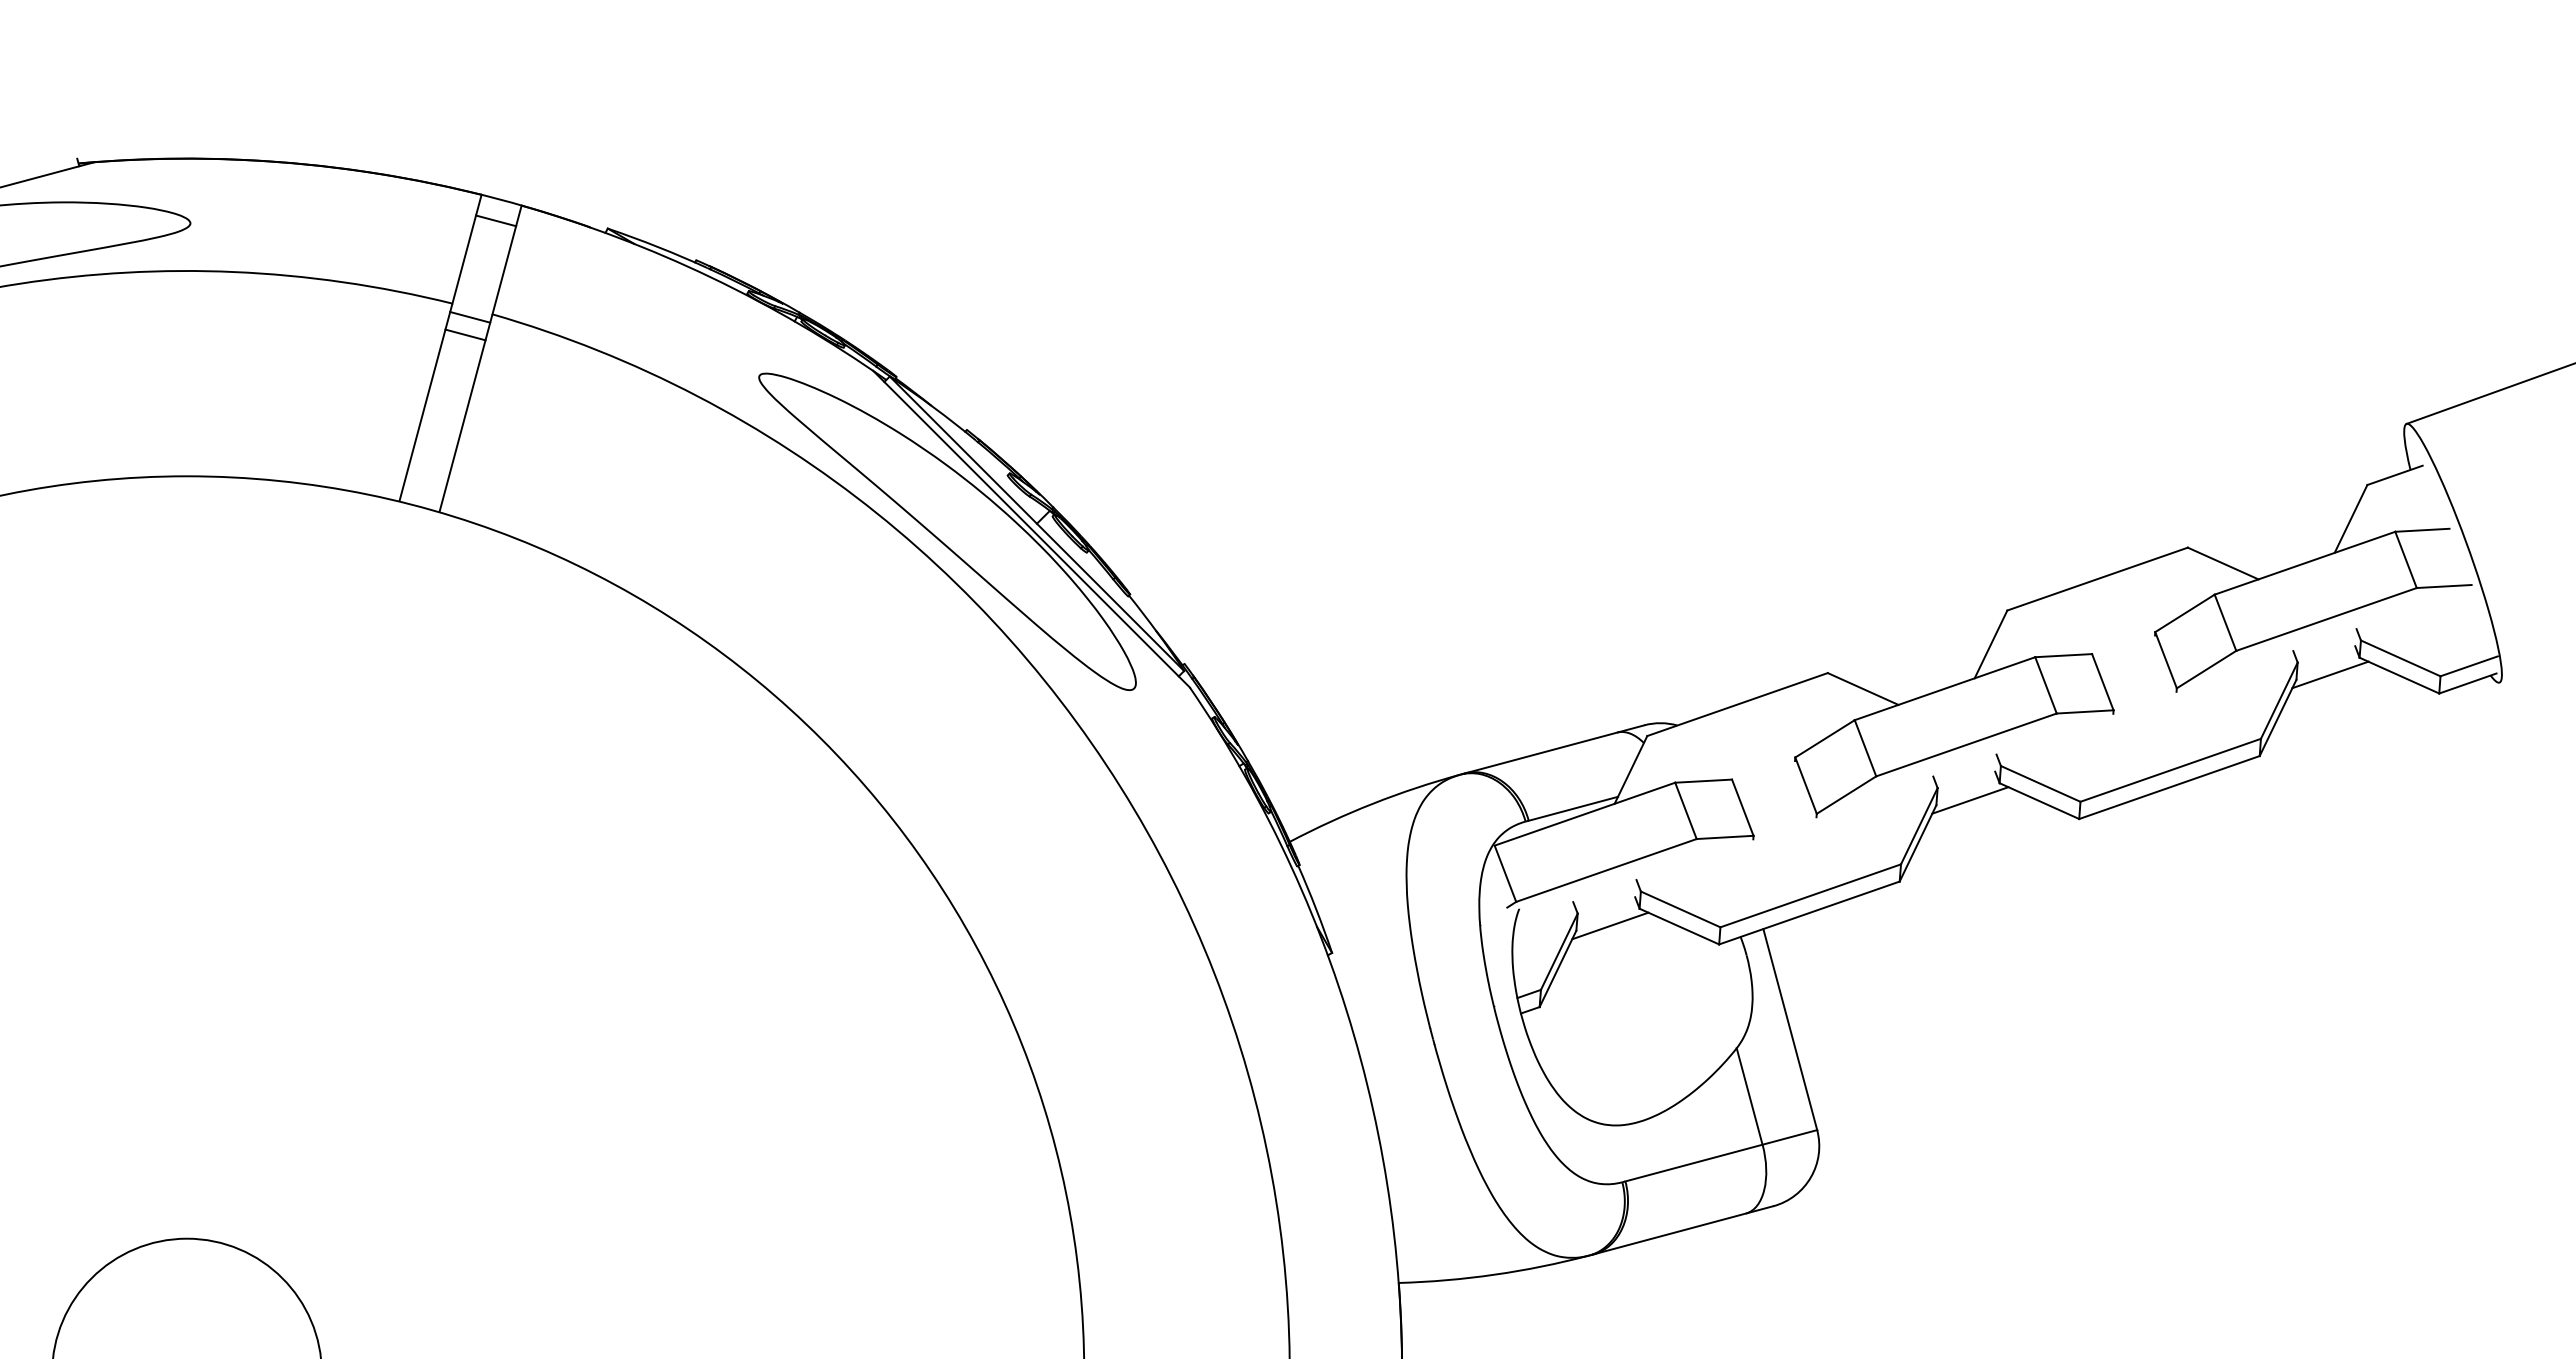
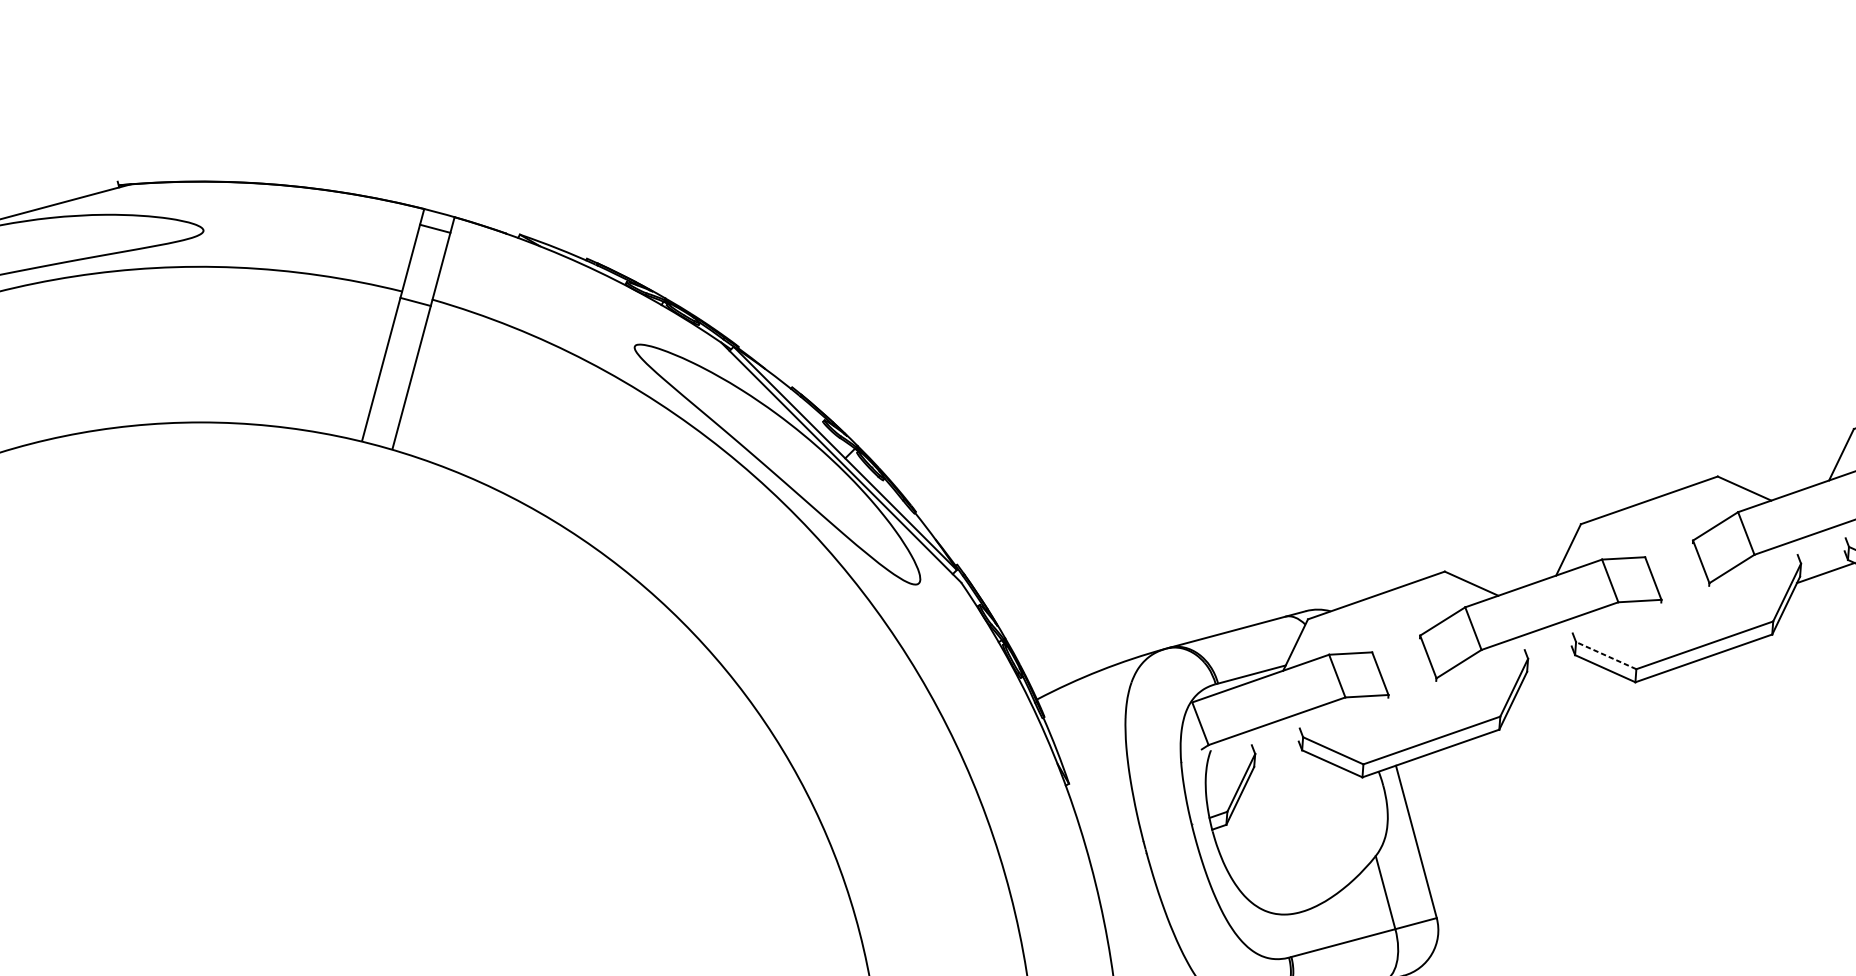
line: (465, 334) -> (412, 314), removed
line: (2040, 783) -> (1606, 655), solid -> dashed
line: (1970, 800) -> (1553, 668), removed
line: (1610, 925) -> (1280, 762), removed

